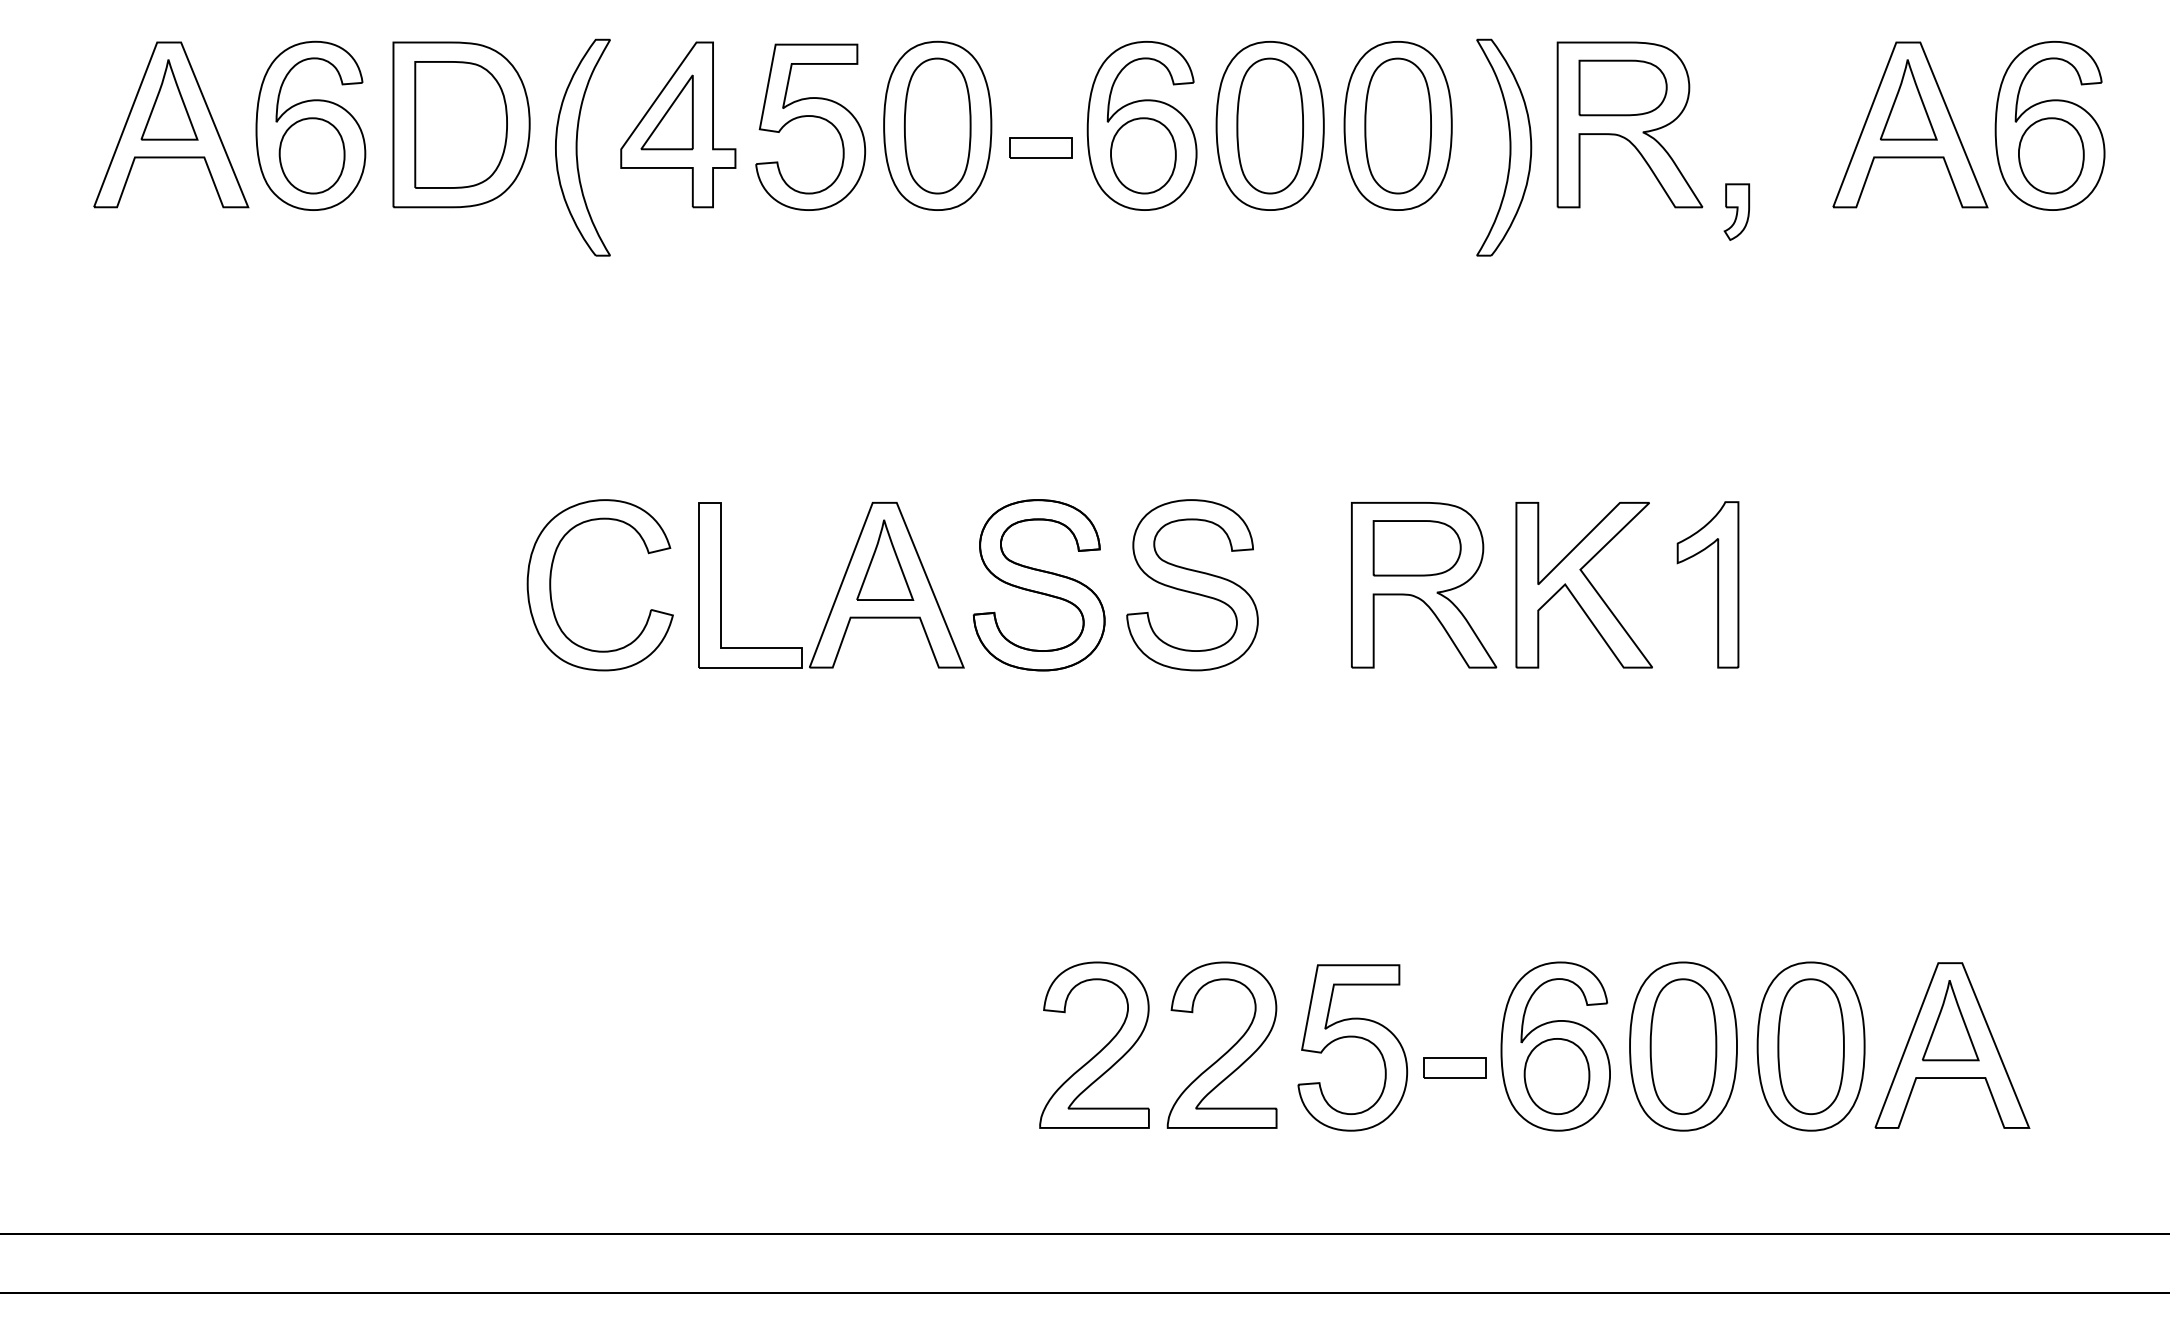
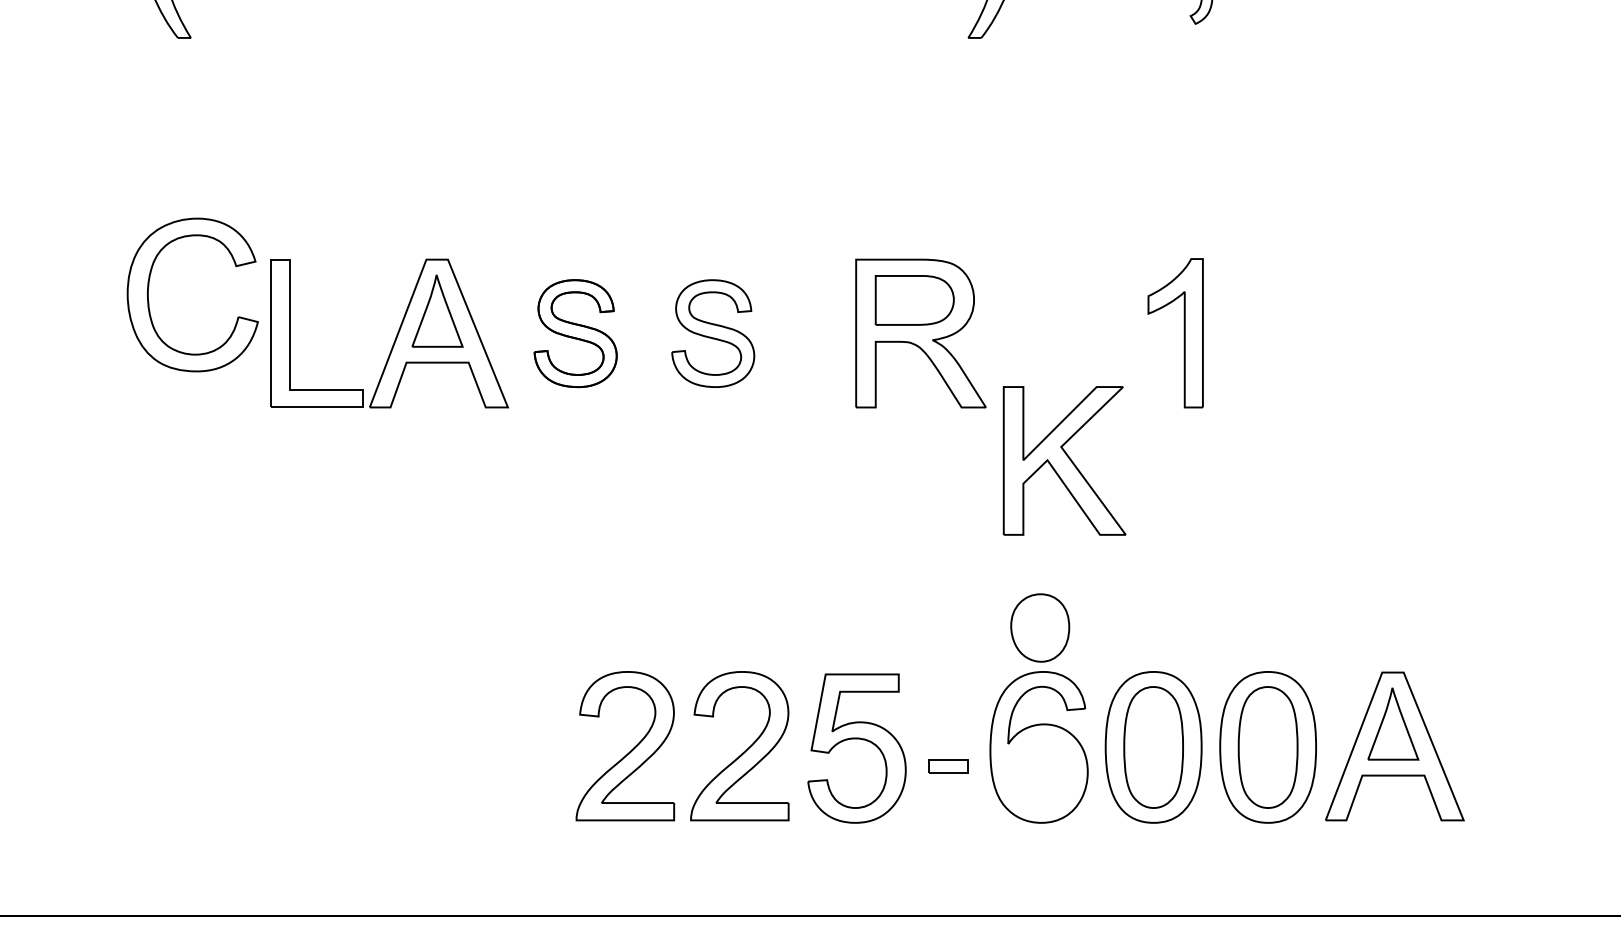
part: (551, 585) -> (149, 295), moved
part: (1038, 585) -> (575, 333), size x0.7
part: (1192, 585) -> (713, 333), size x0.7
part: (1583, 585) -> (1063, 461), moved
part: (1454, 1067) -> (948, 766), size x0.7
part: (1556, 1076) -> (1039, 628), moved

